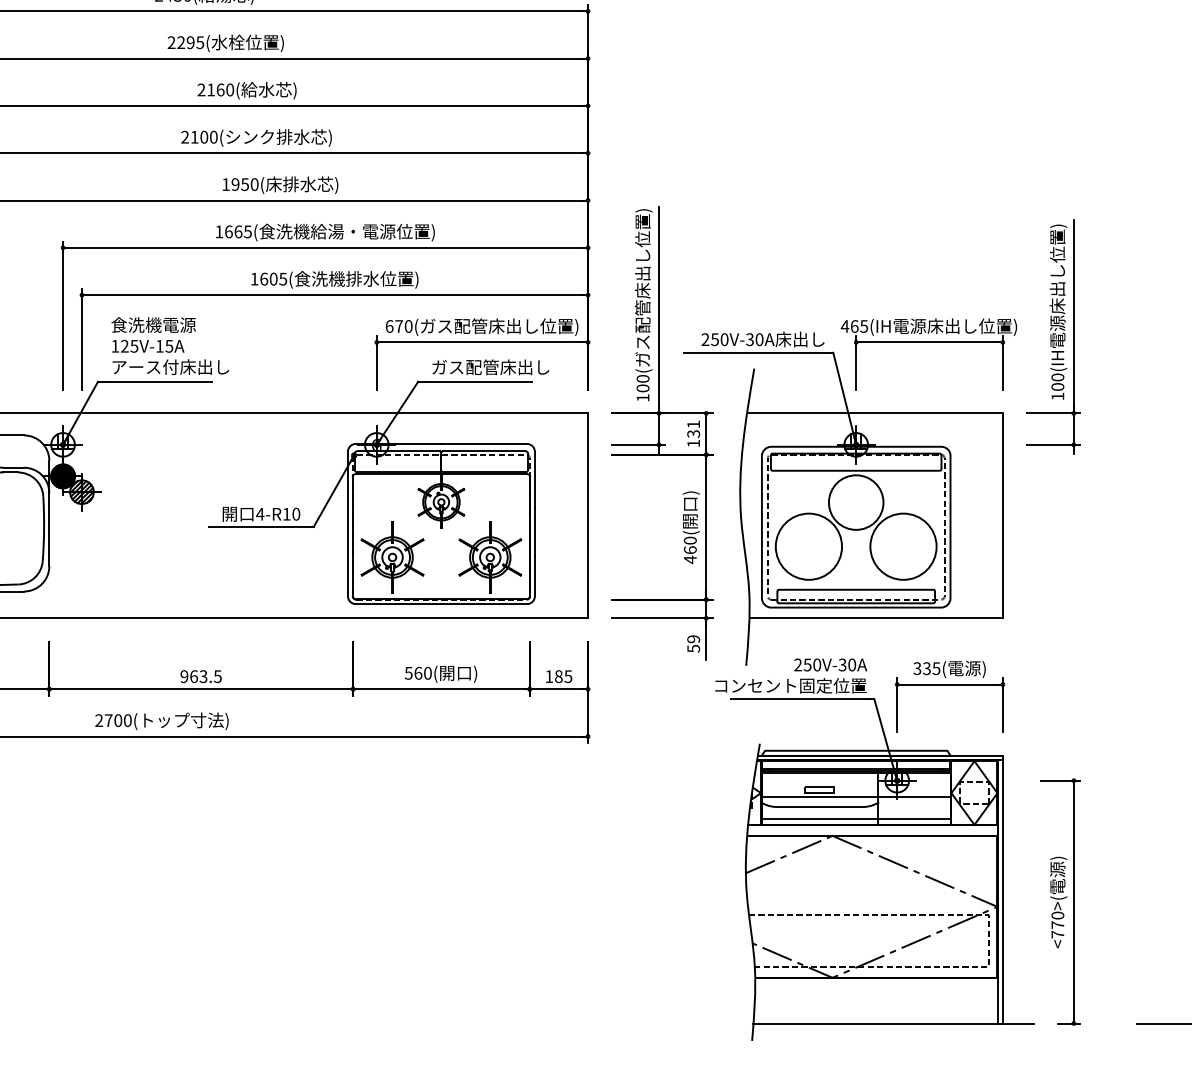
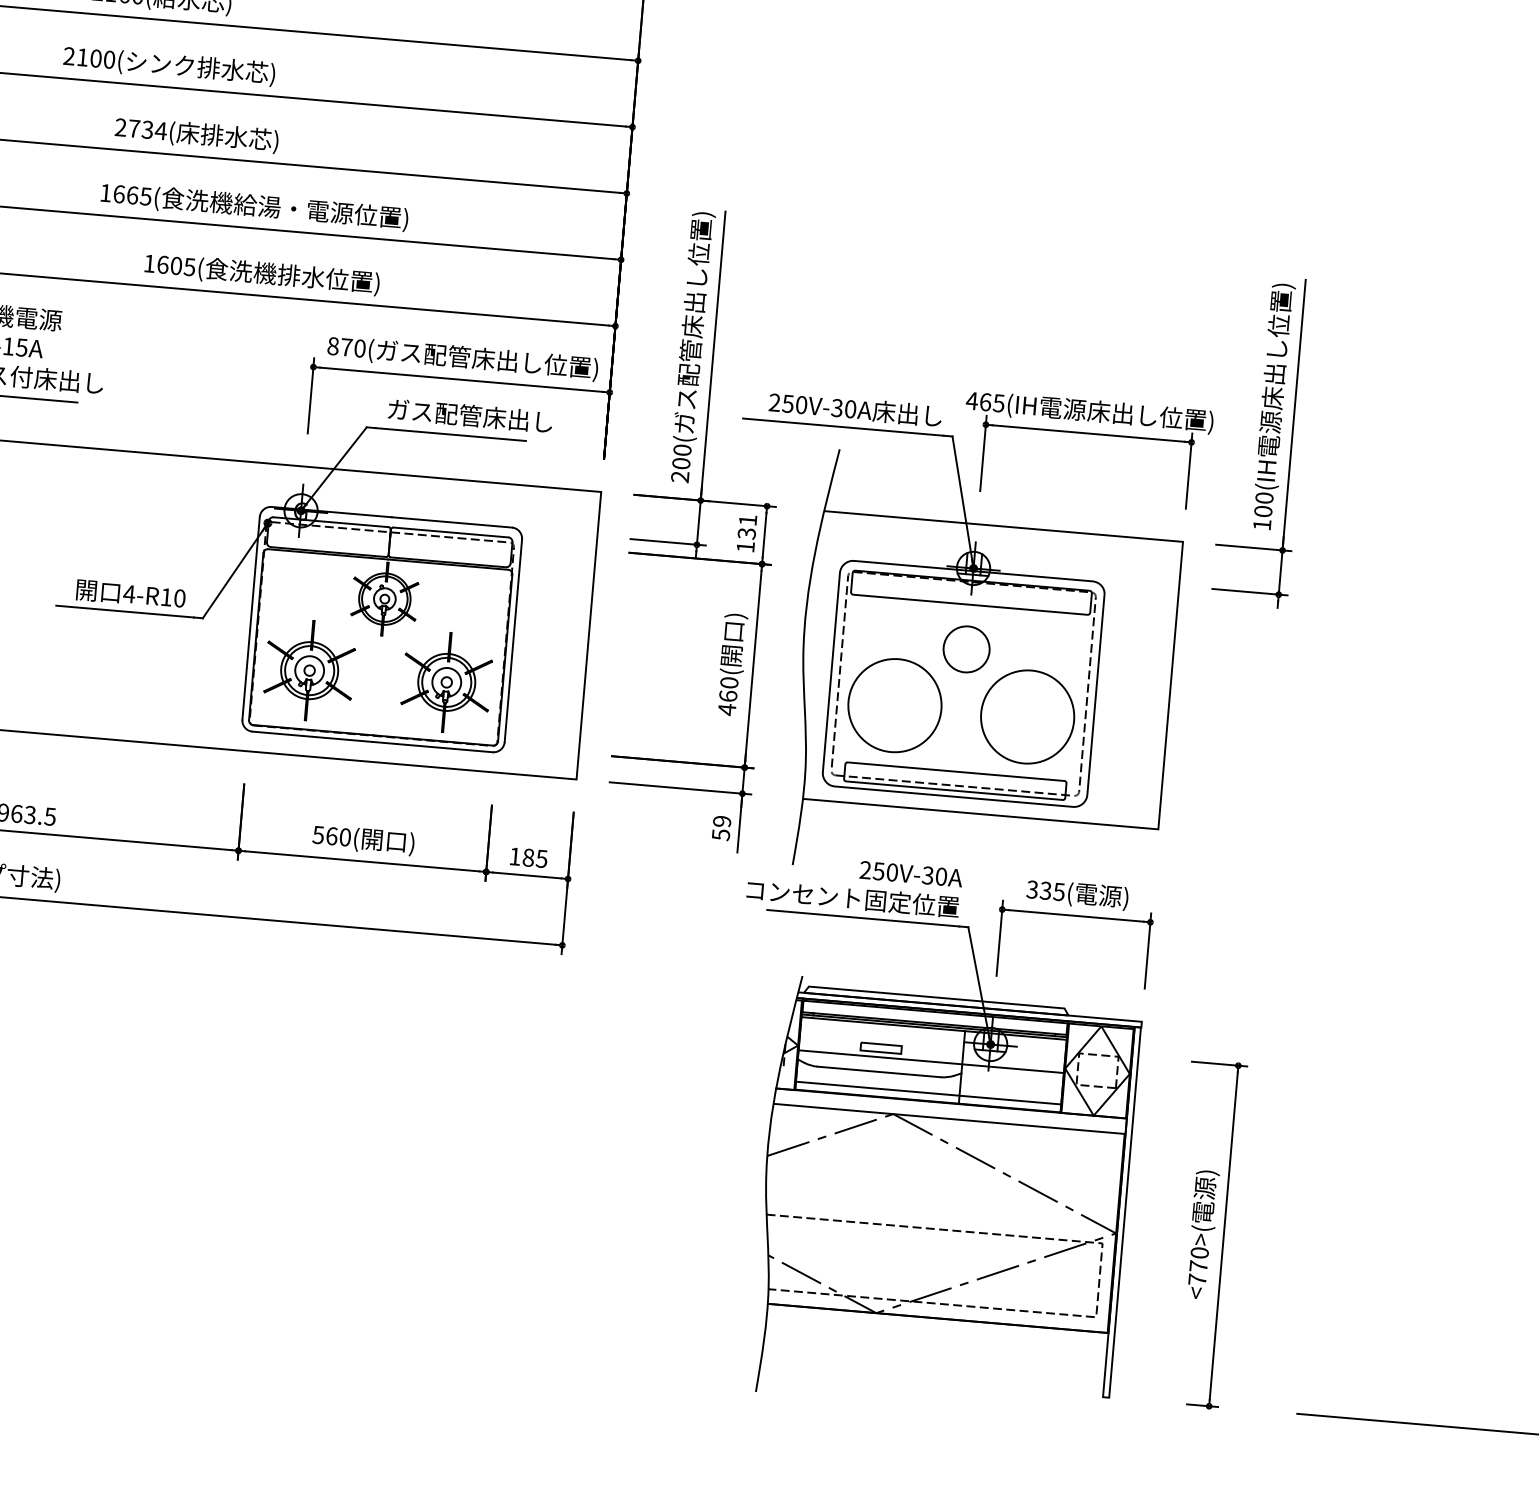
text: (240, 184) -> (141, 129), 1950( -> 2734(
text: (389, 326) -> (333, 346), 670 -> 870
text: (642, 397) -> (679, 476), 100 -> 200
circle: (855, 502) -> (965, 649), size x0.6
line: (893, 1023) -> (956, 1384), removed

